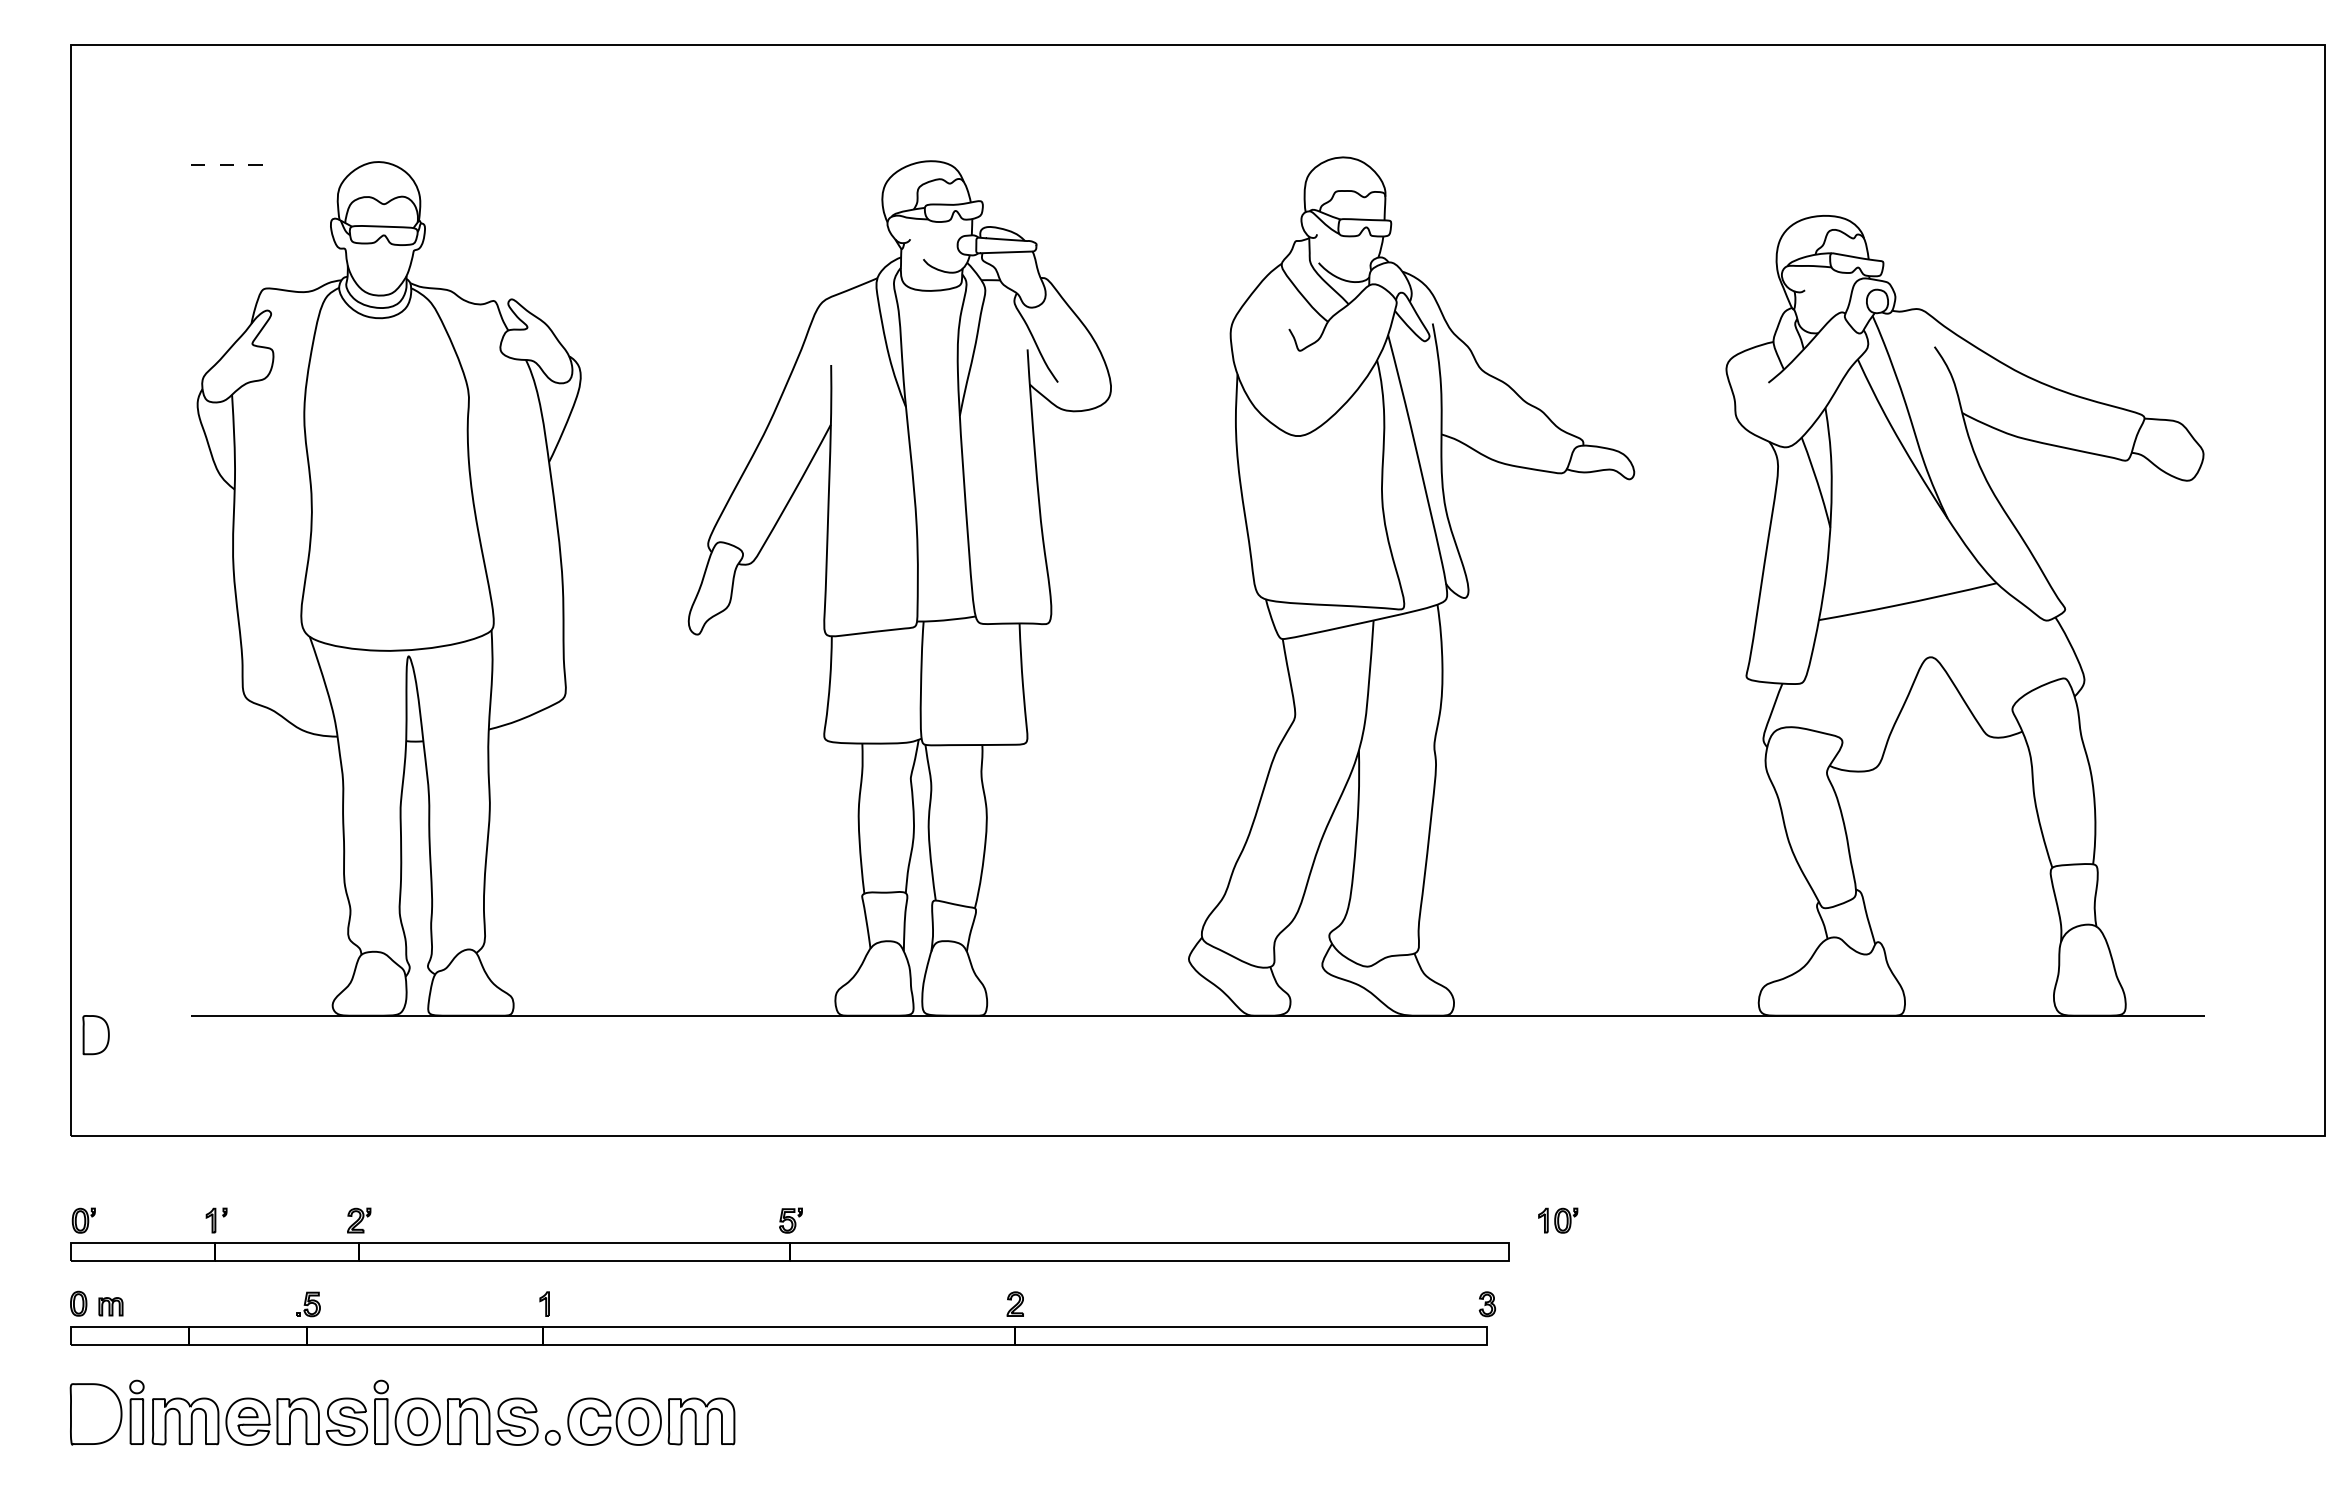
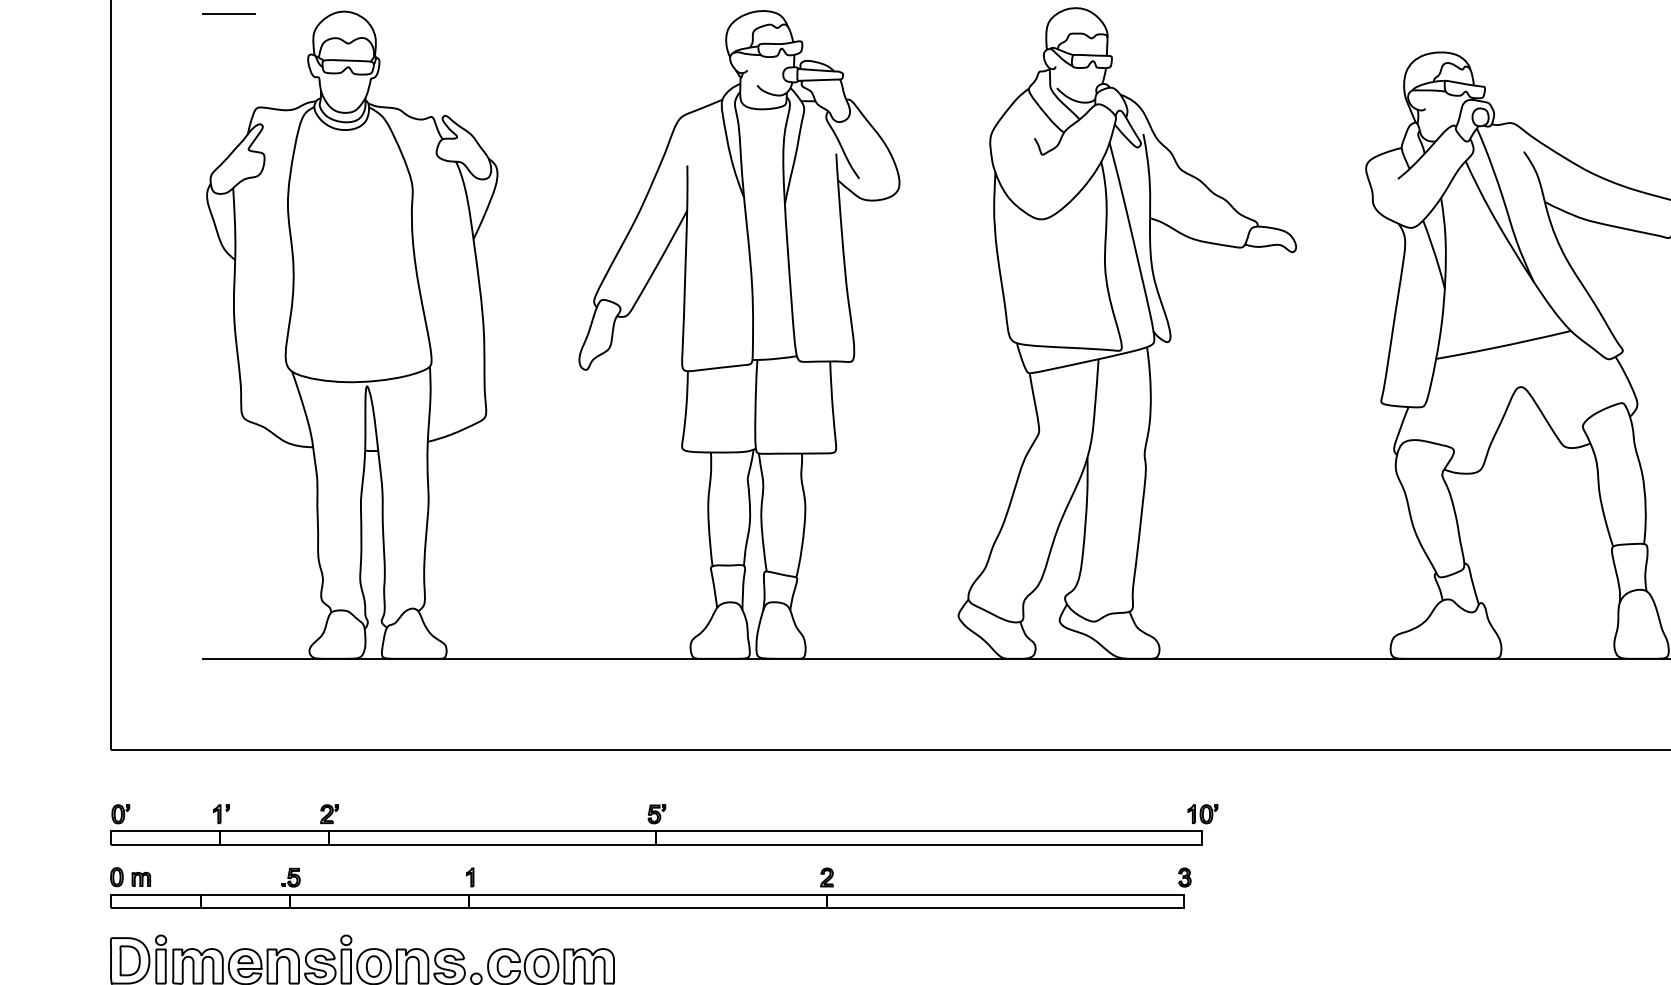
line: (226, 164) -> (228, 13), dashed -> solid
part: (95, 1035) -> (129, 961), moved
part: (1558, 1220) -> (1203, 814), moved

